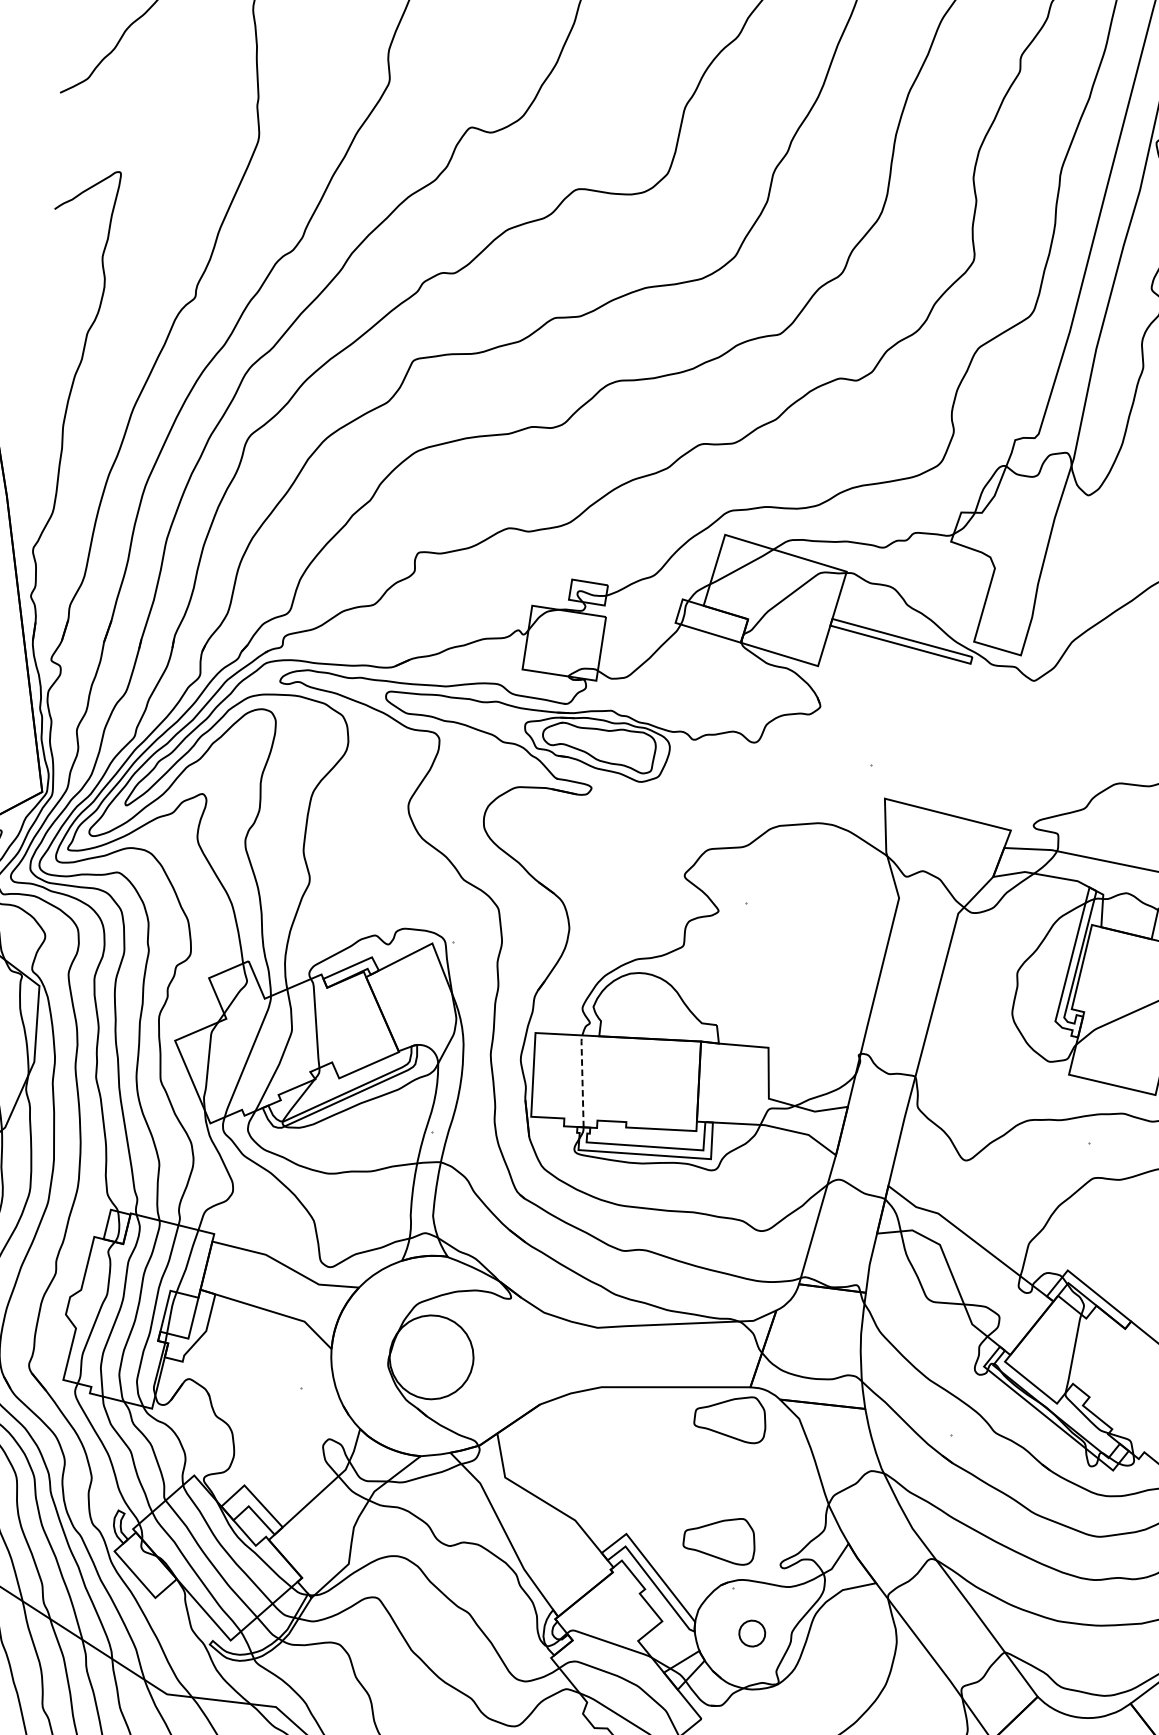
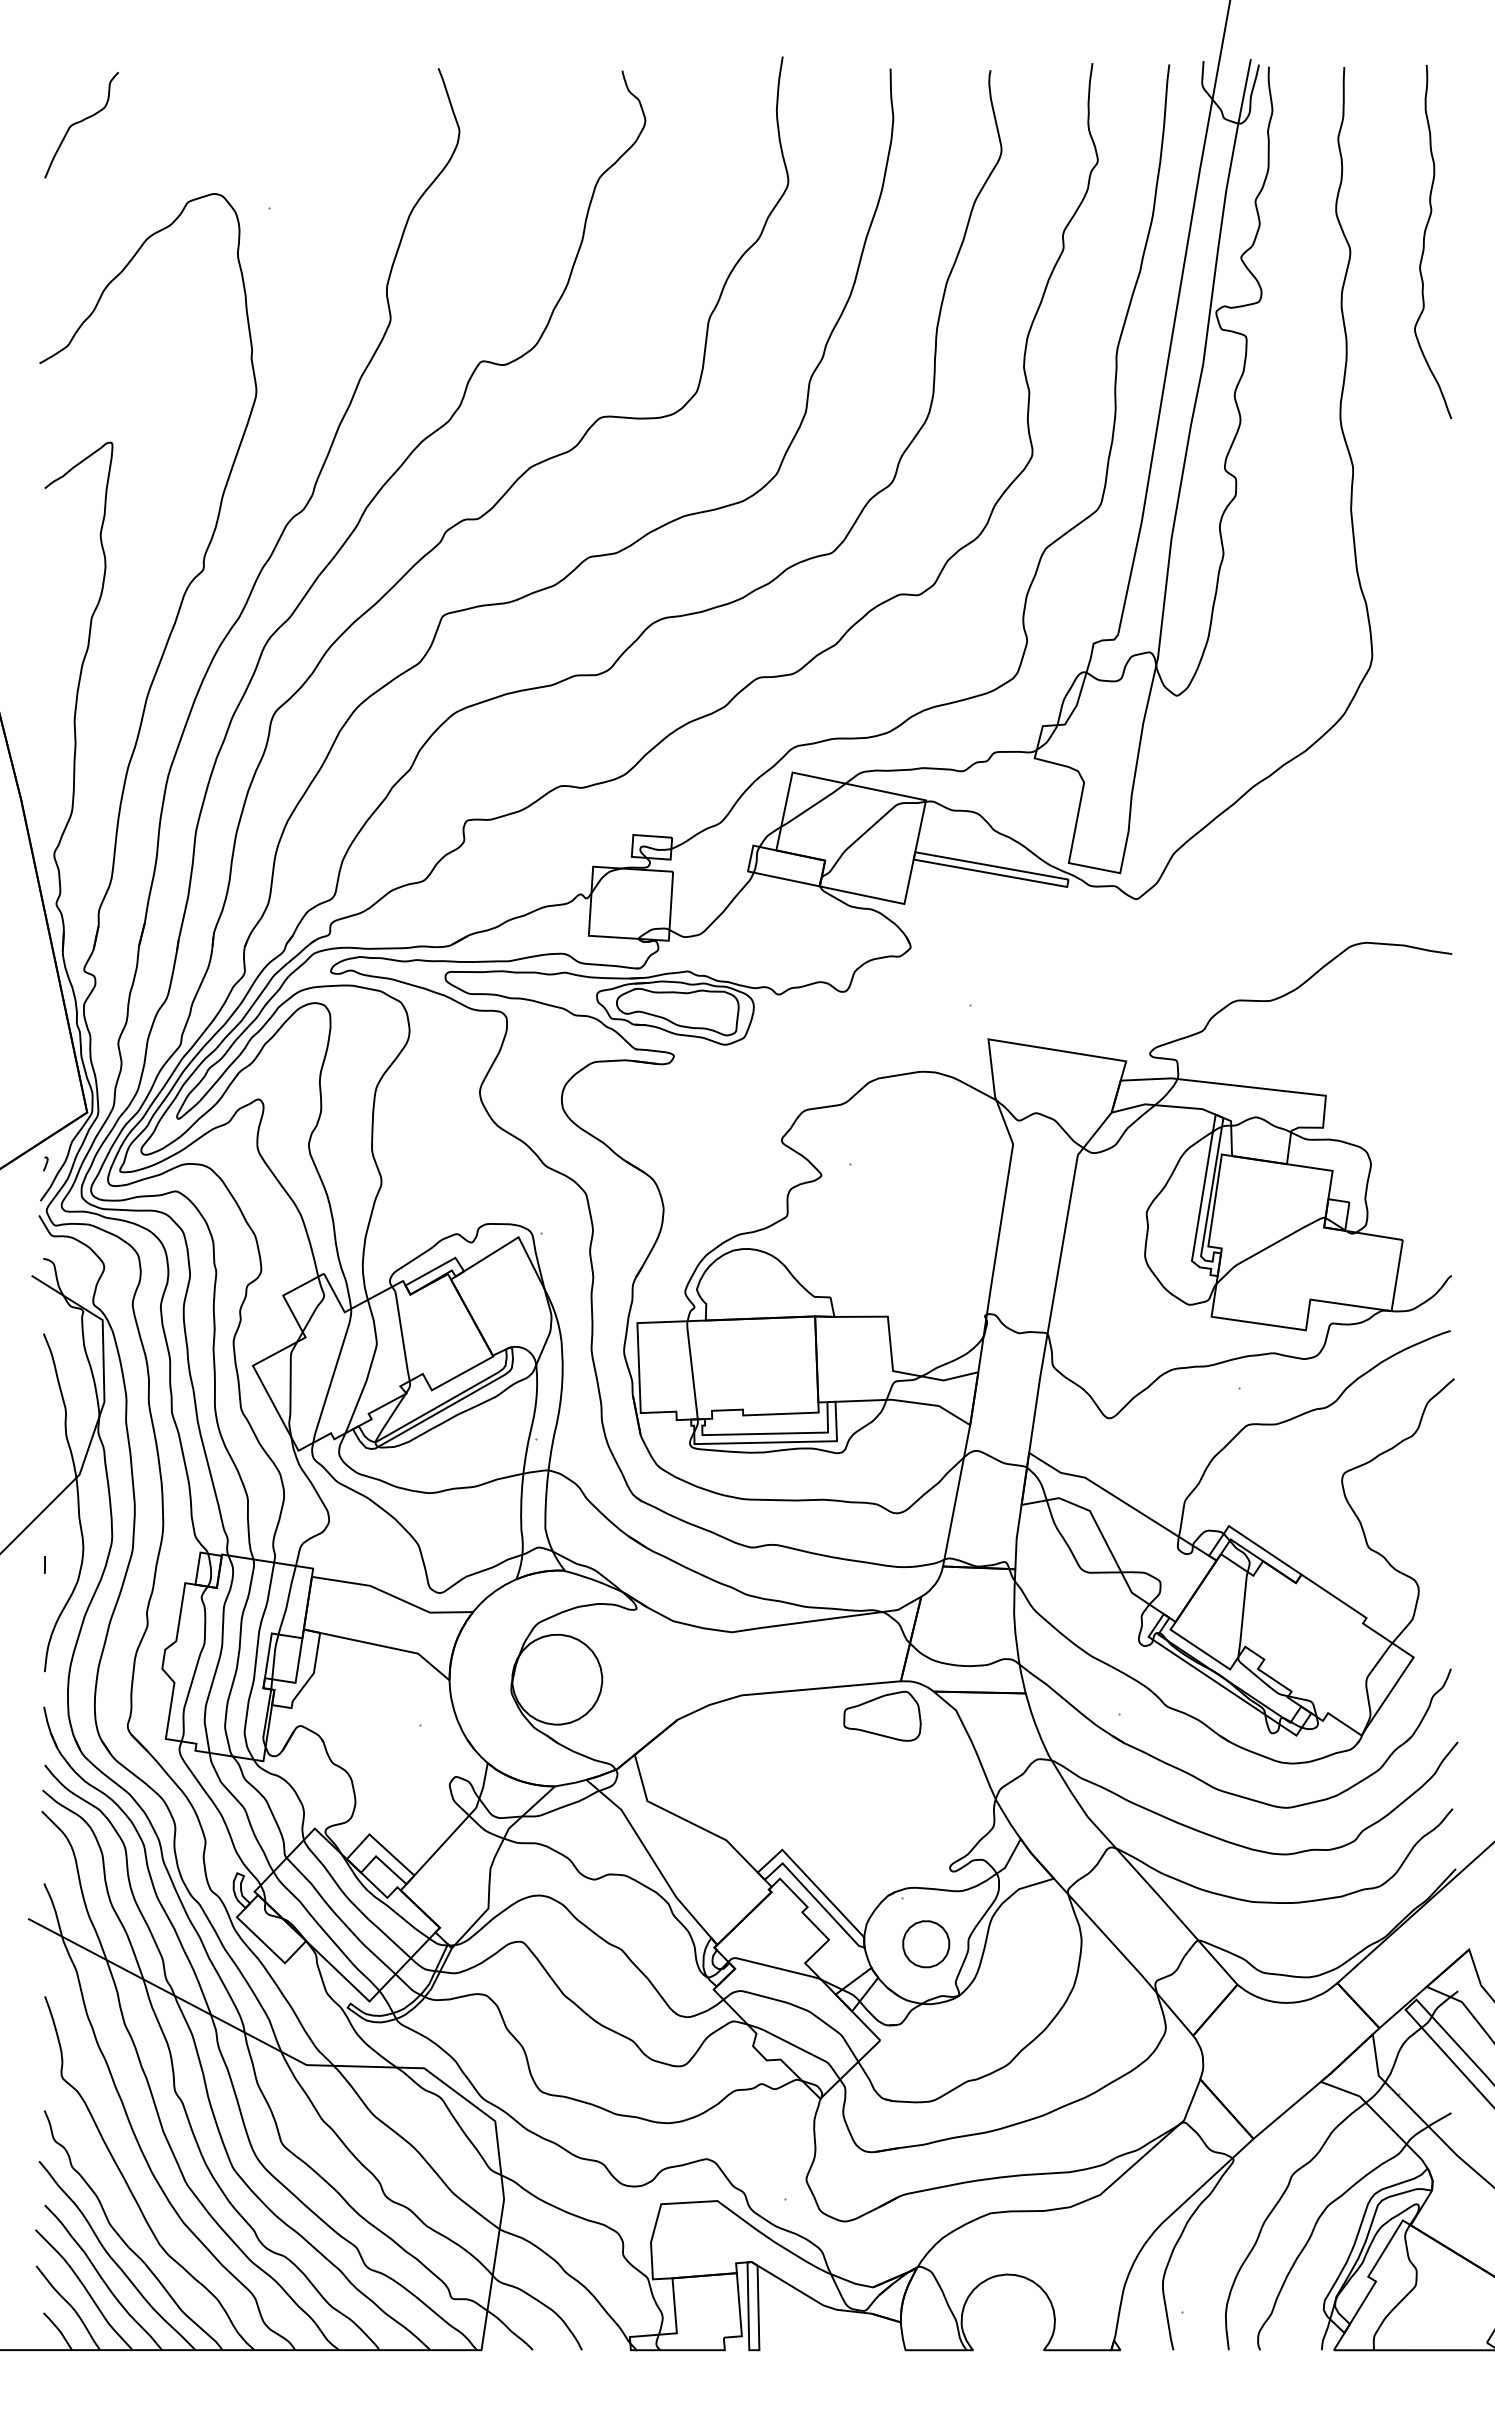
line: (582, 1079) -> (692, 1368), dashed -> solid
part: (719, 1539) -> (882, 1846), removed
part: (752, 1633) -> (926, 1944), size x1.67

